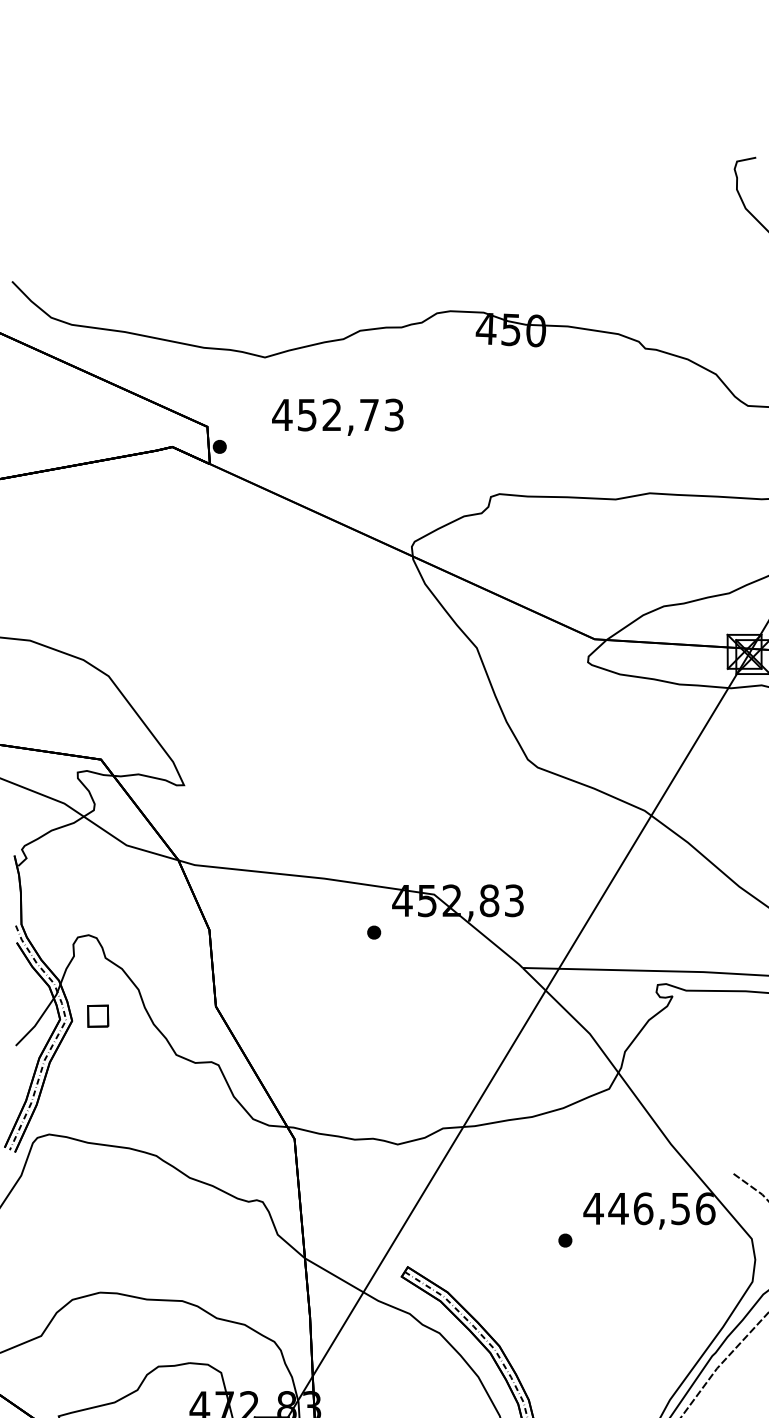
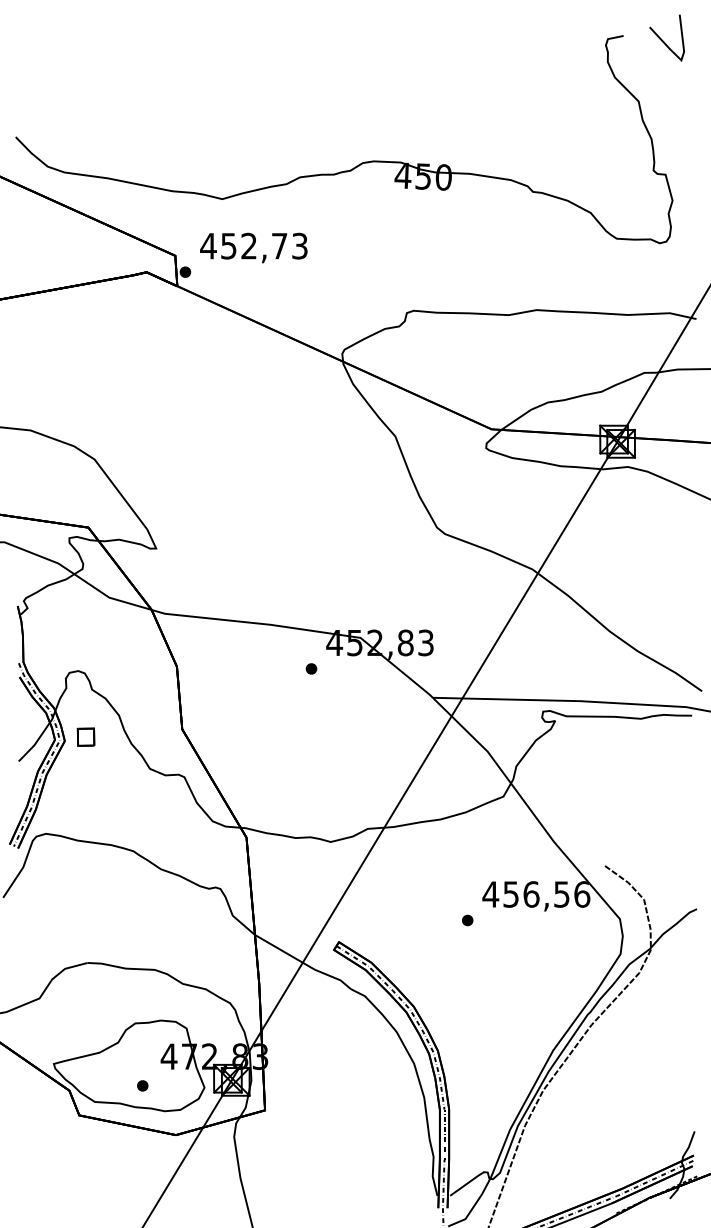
text: (337, 416) -> (253, 247), moved
text: (617, 1208) -> (510, 894), 446,56 -> 456,56

